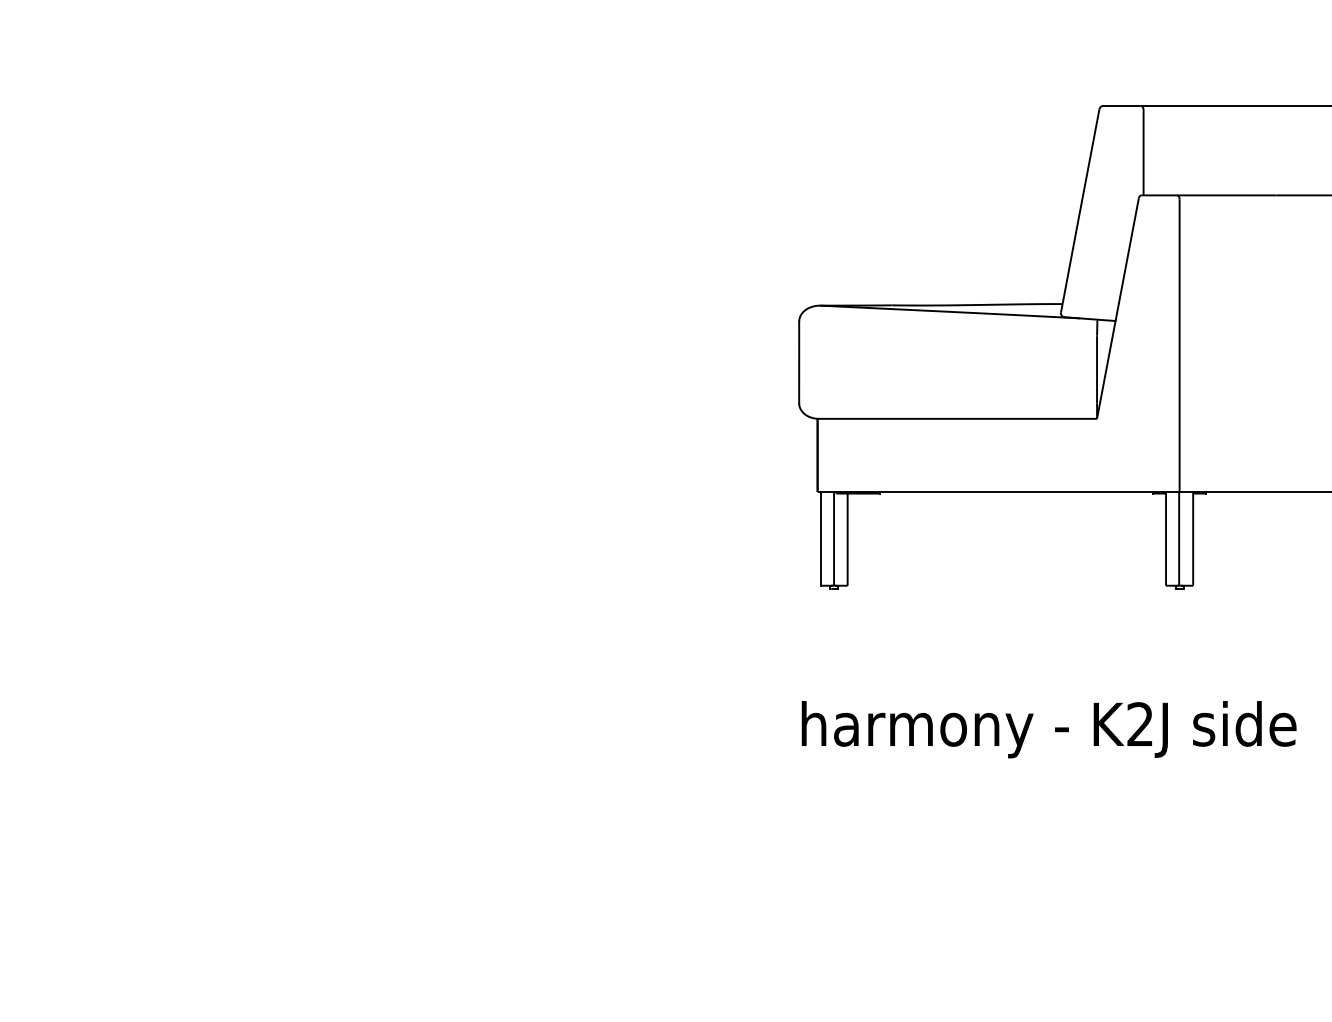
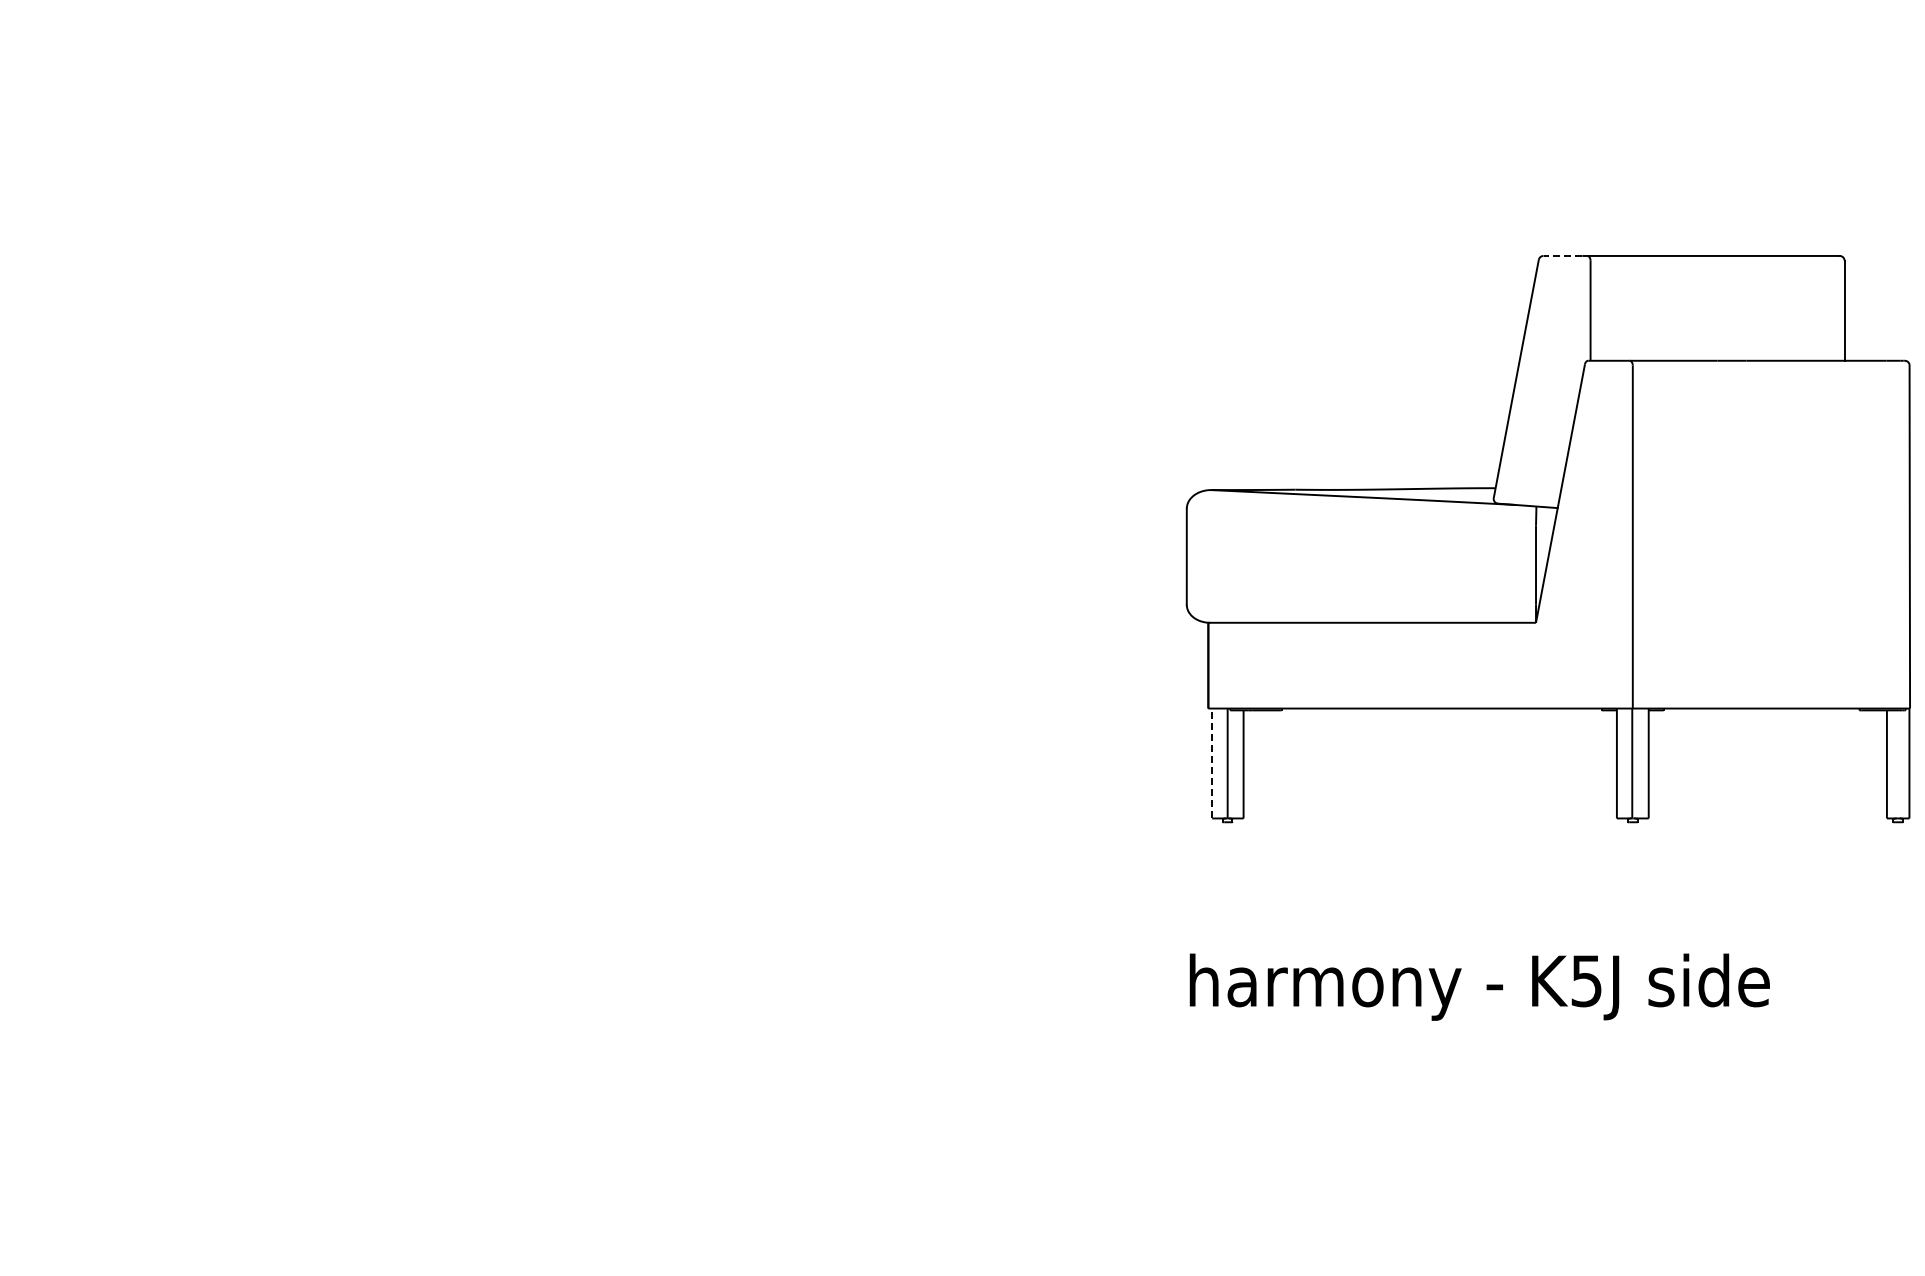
line: (1119, 105) -> (1562, 255), solid -> dashed
line: (821, 538) -> (1212, 763), solid -> dashed
text: (1140, 723) -> (1586, 980), K2J -> K5J

